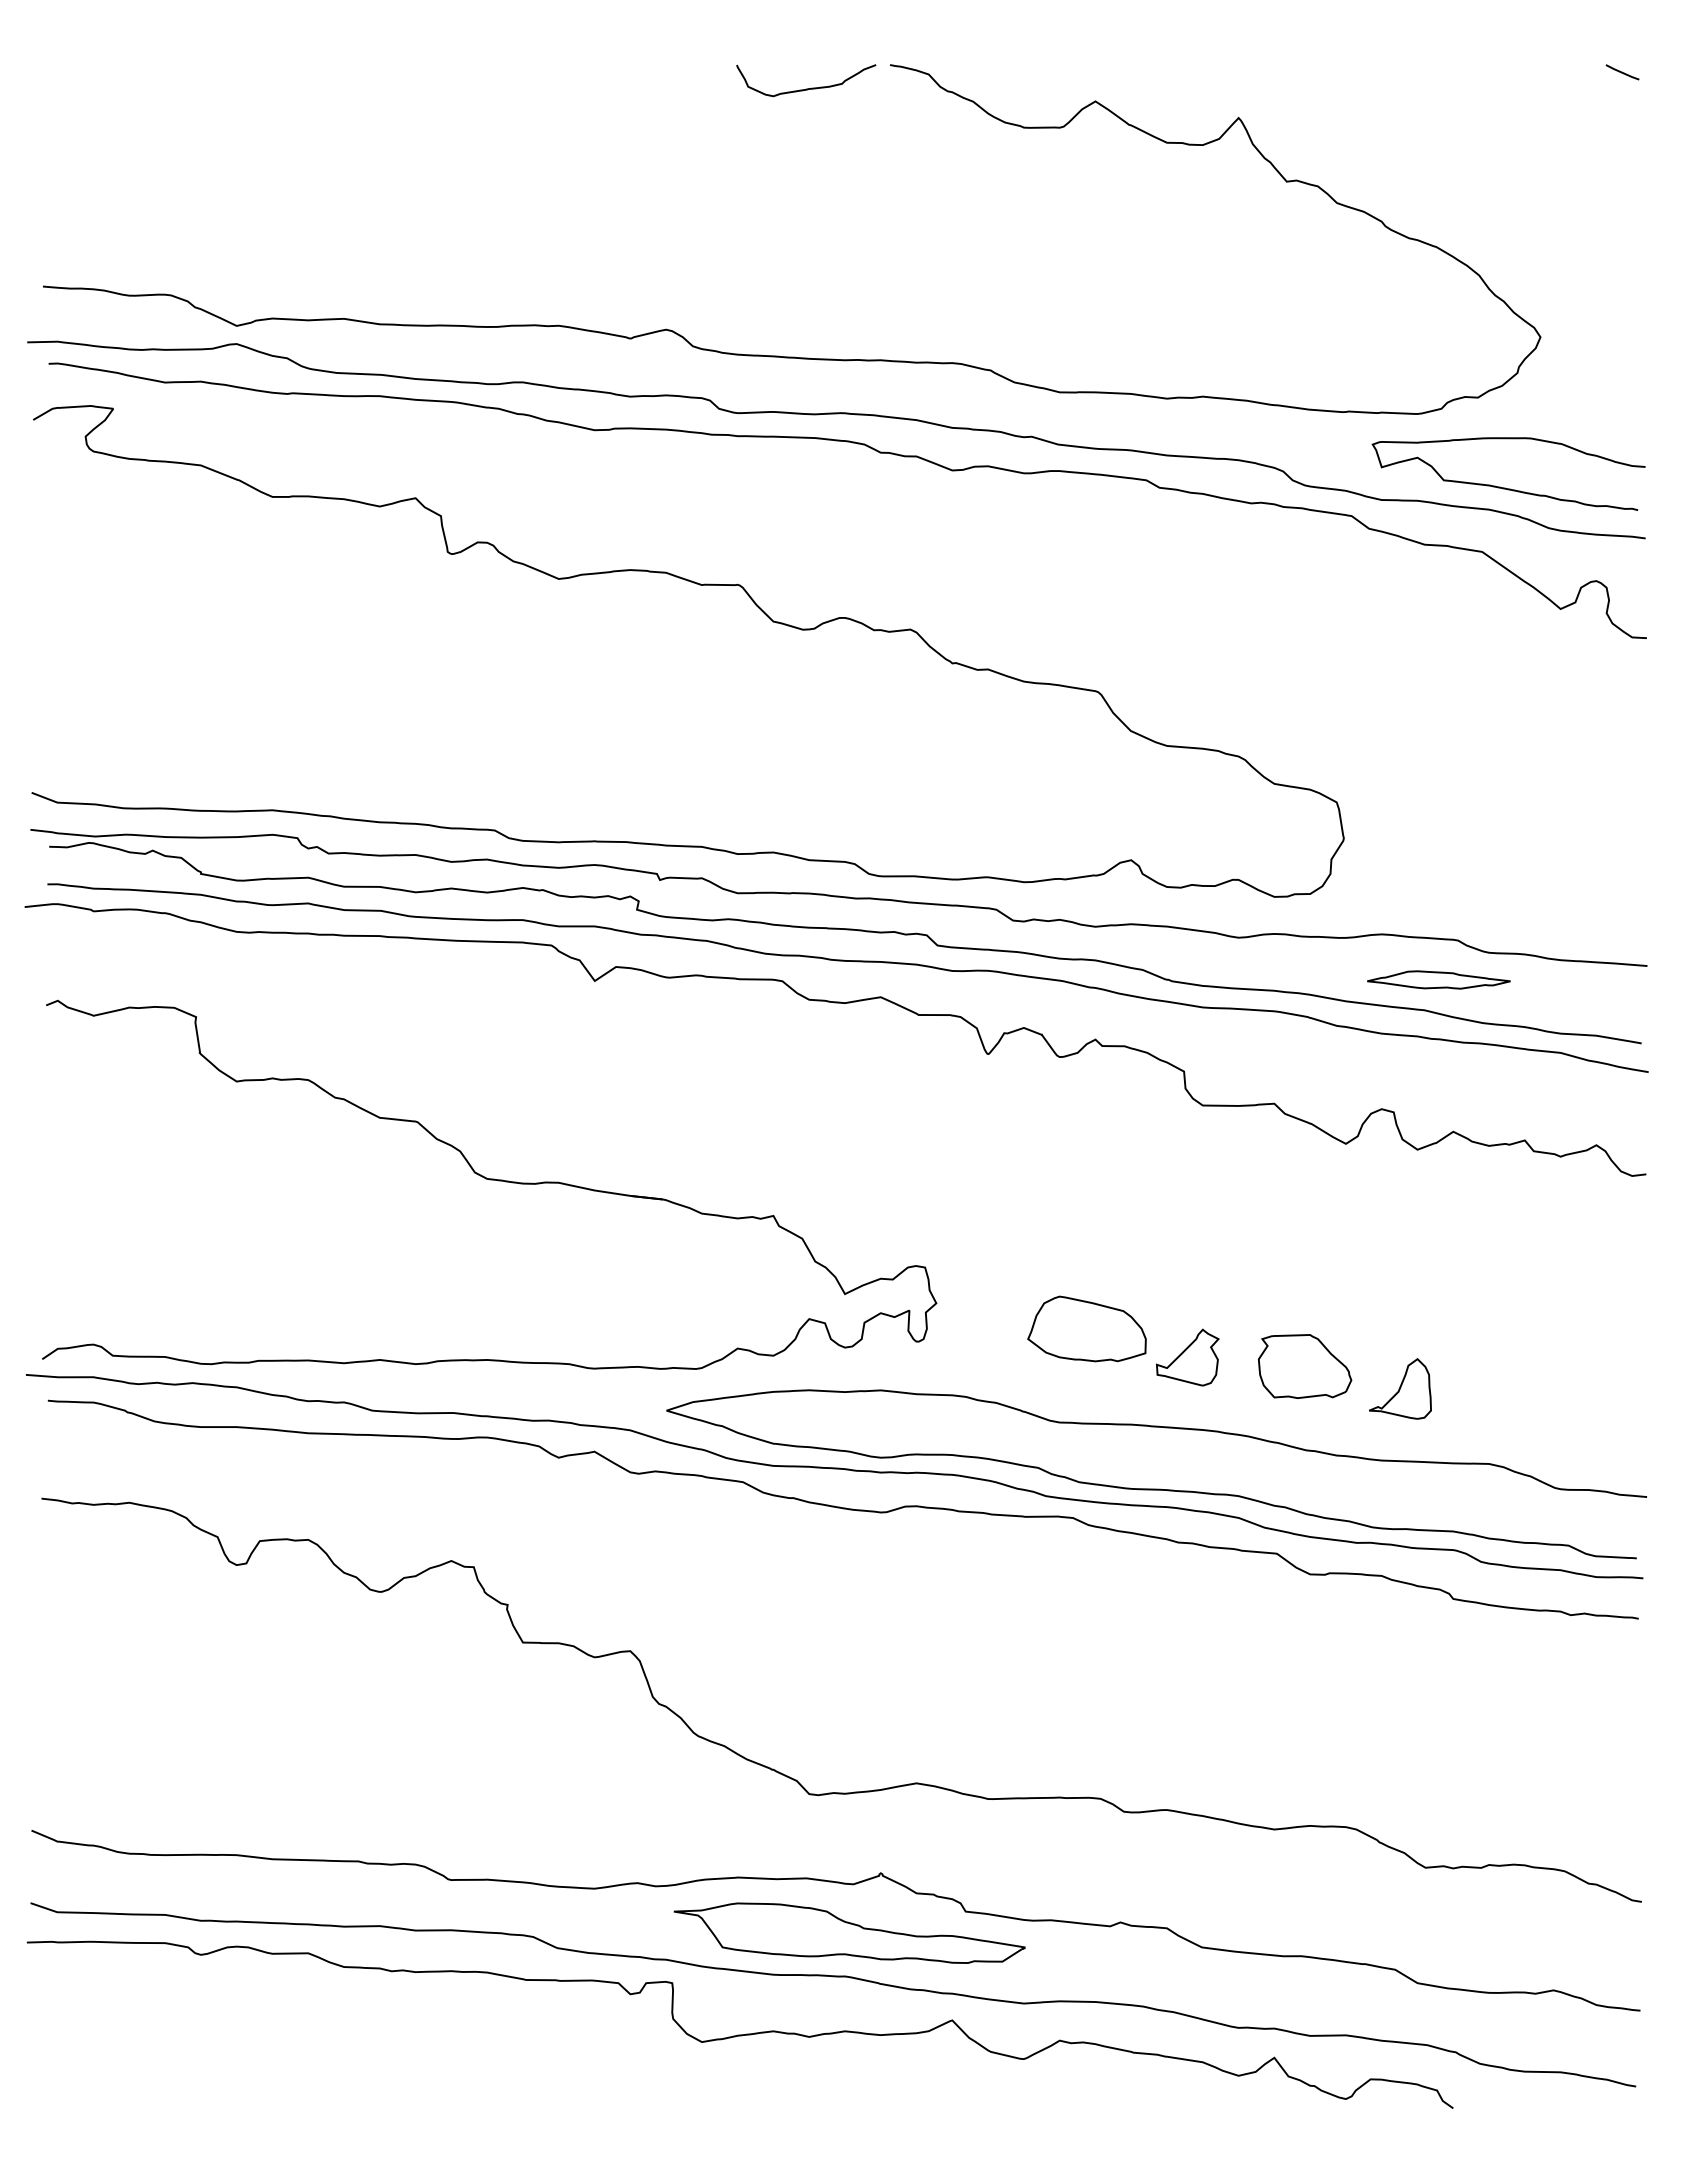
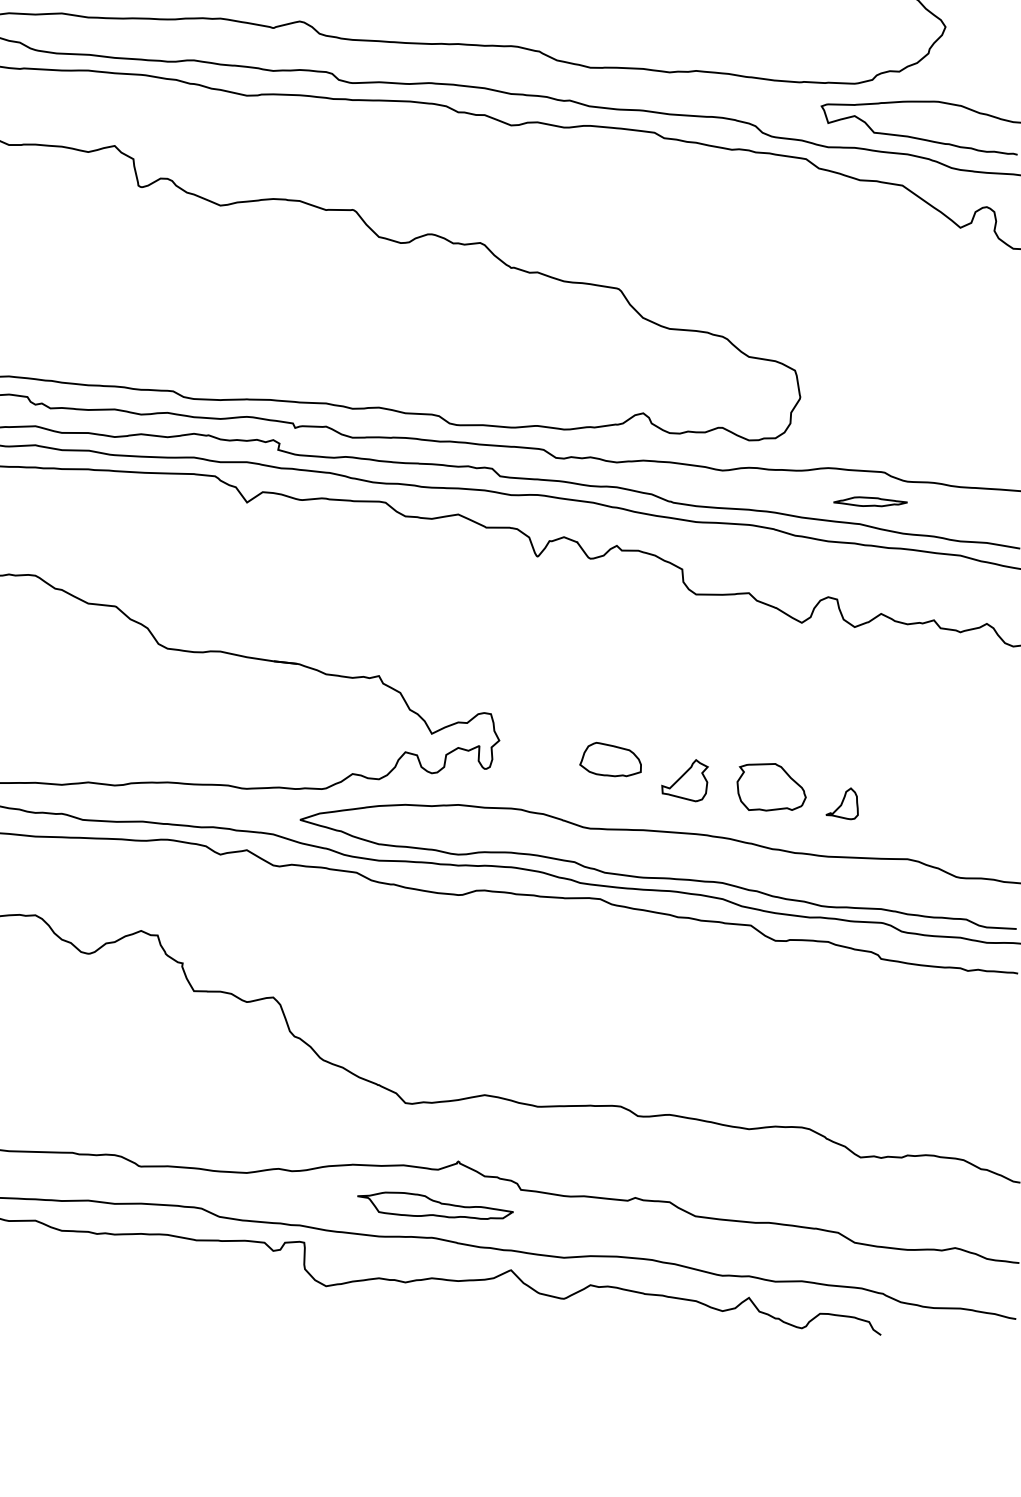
part: (1438, 979) -> (870, 501), size x0.7
part: (1086, 1328) -> (610, 759), size x0.7
part: (1400, 1388) -> (842, 803), size x0.7
part: (849, 1932) -> (435, 1205), size x0.6

